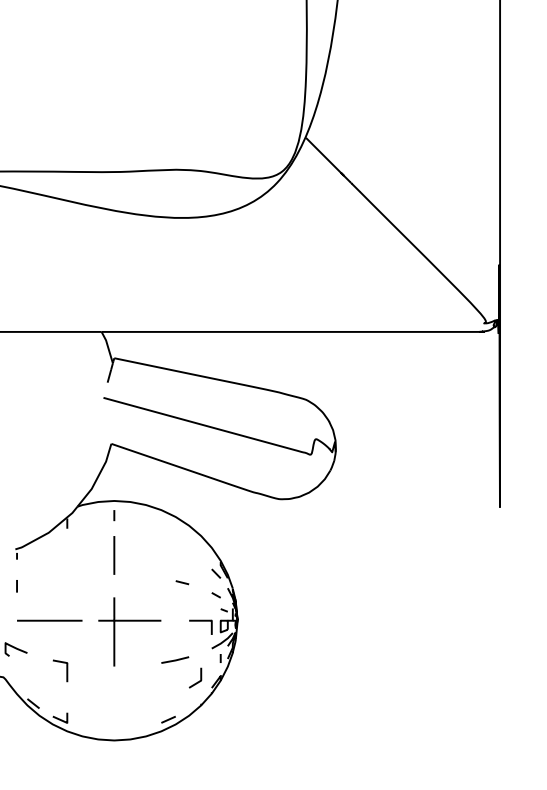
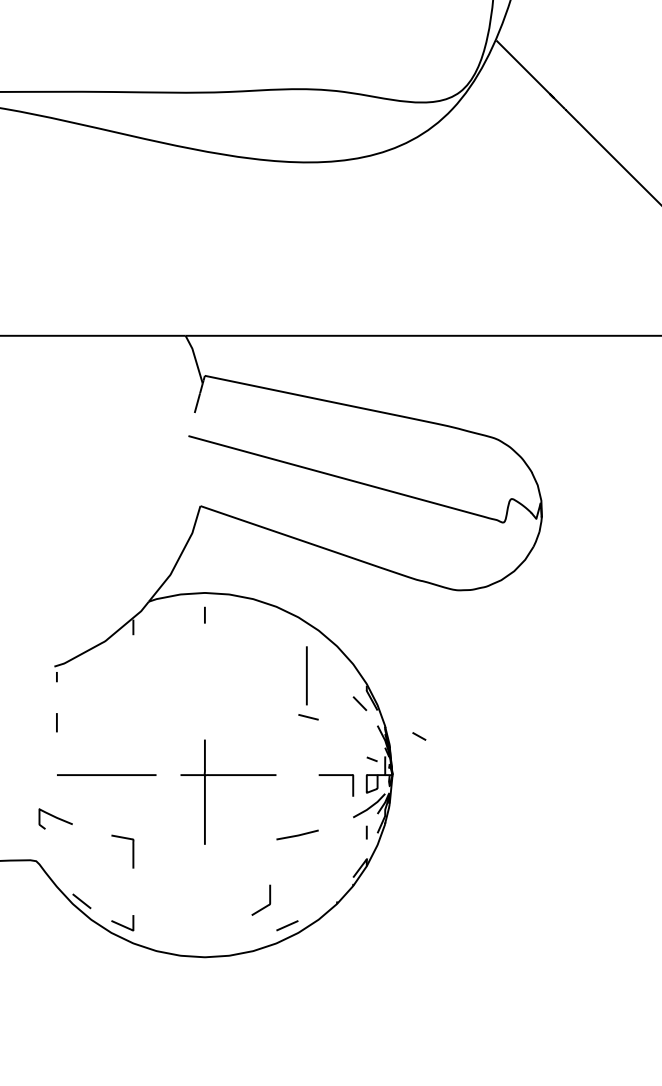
line: (114, 555) -> (307, 675), moved
curve: (215, 595) -> (418, 736), moved
curve: (197, 681) -> (264, 905), moved

